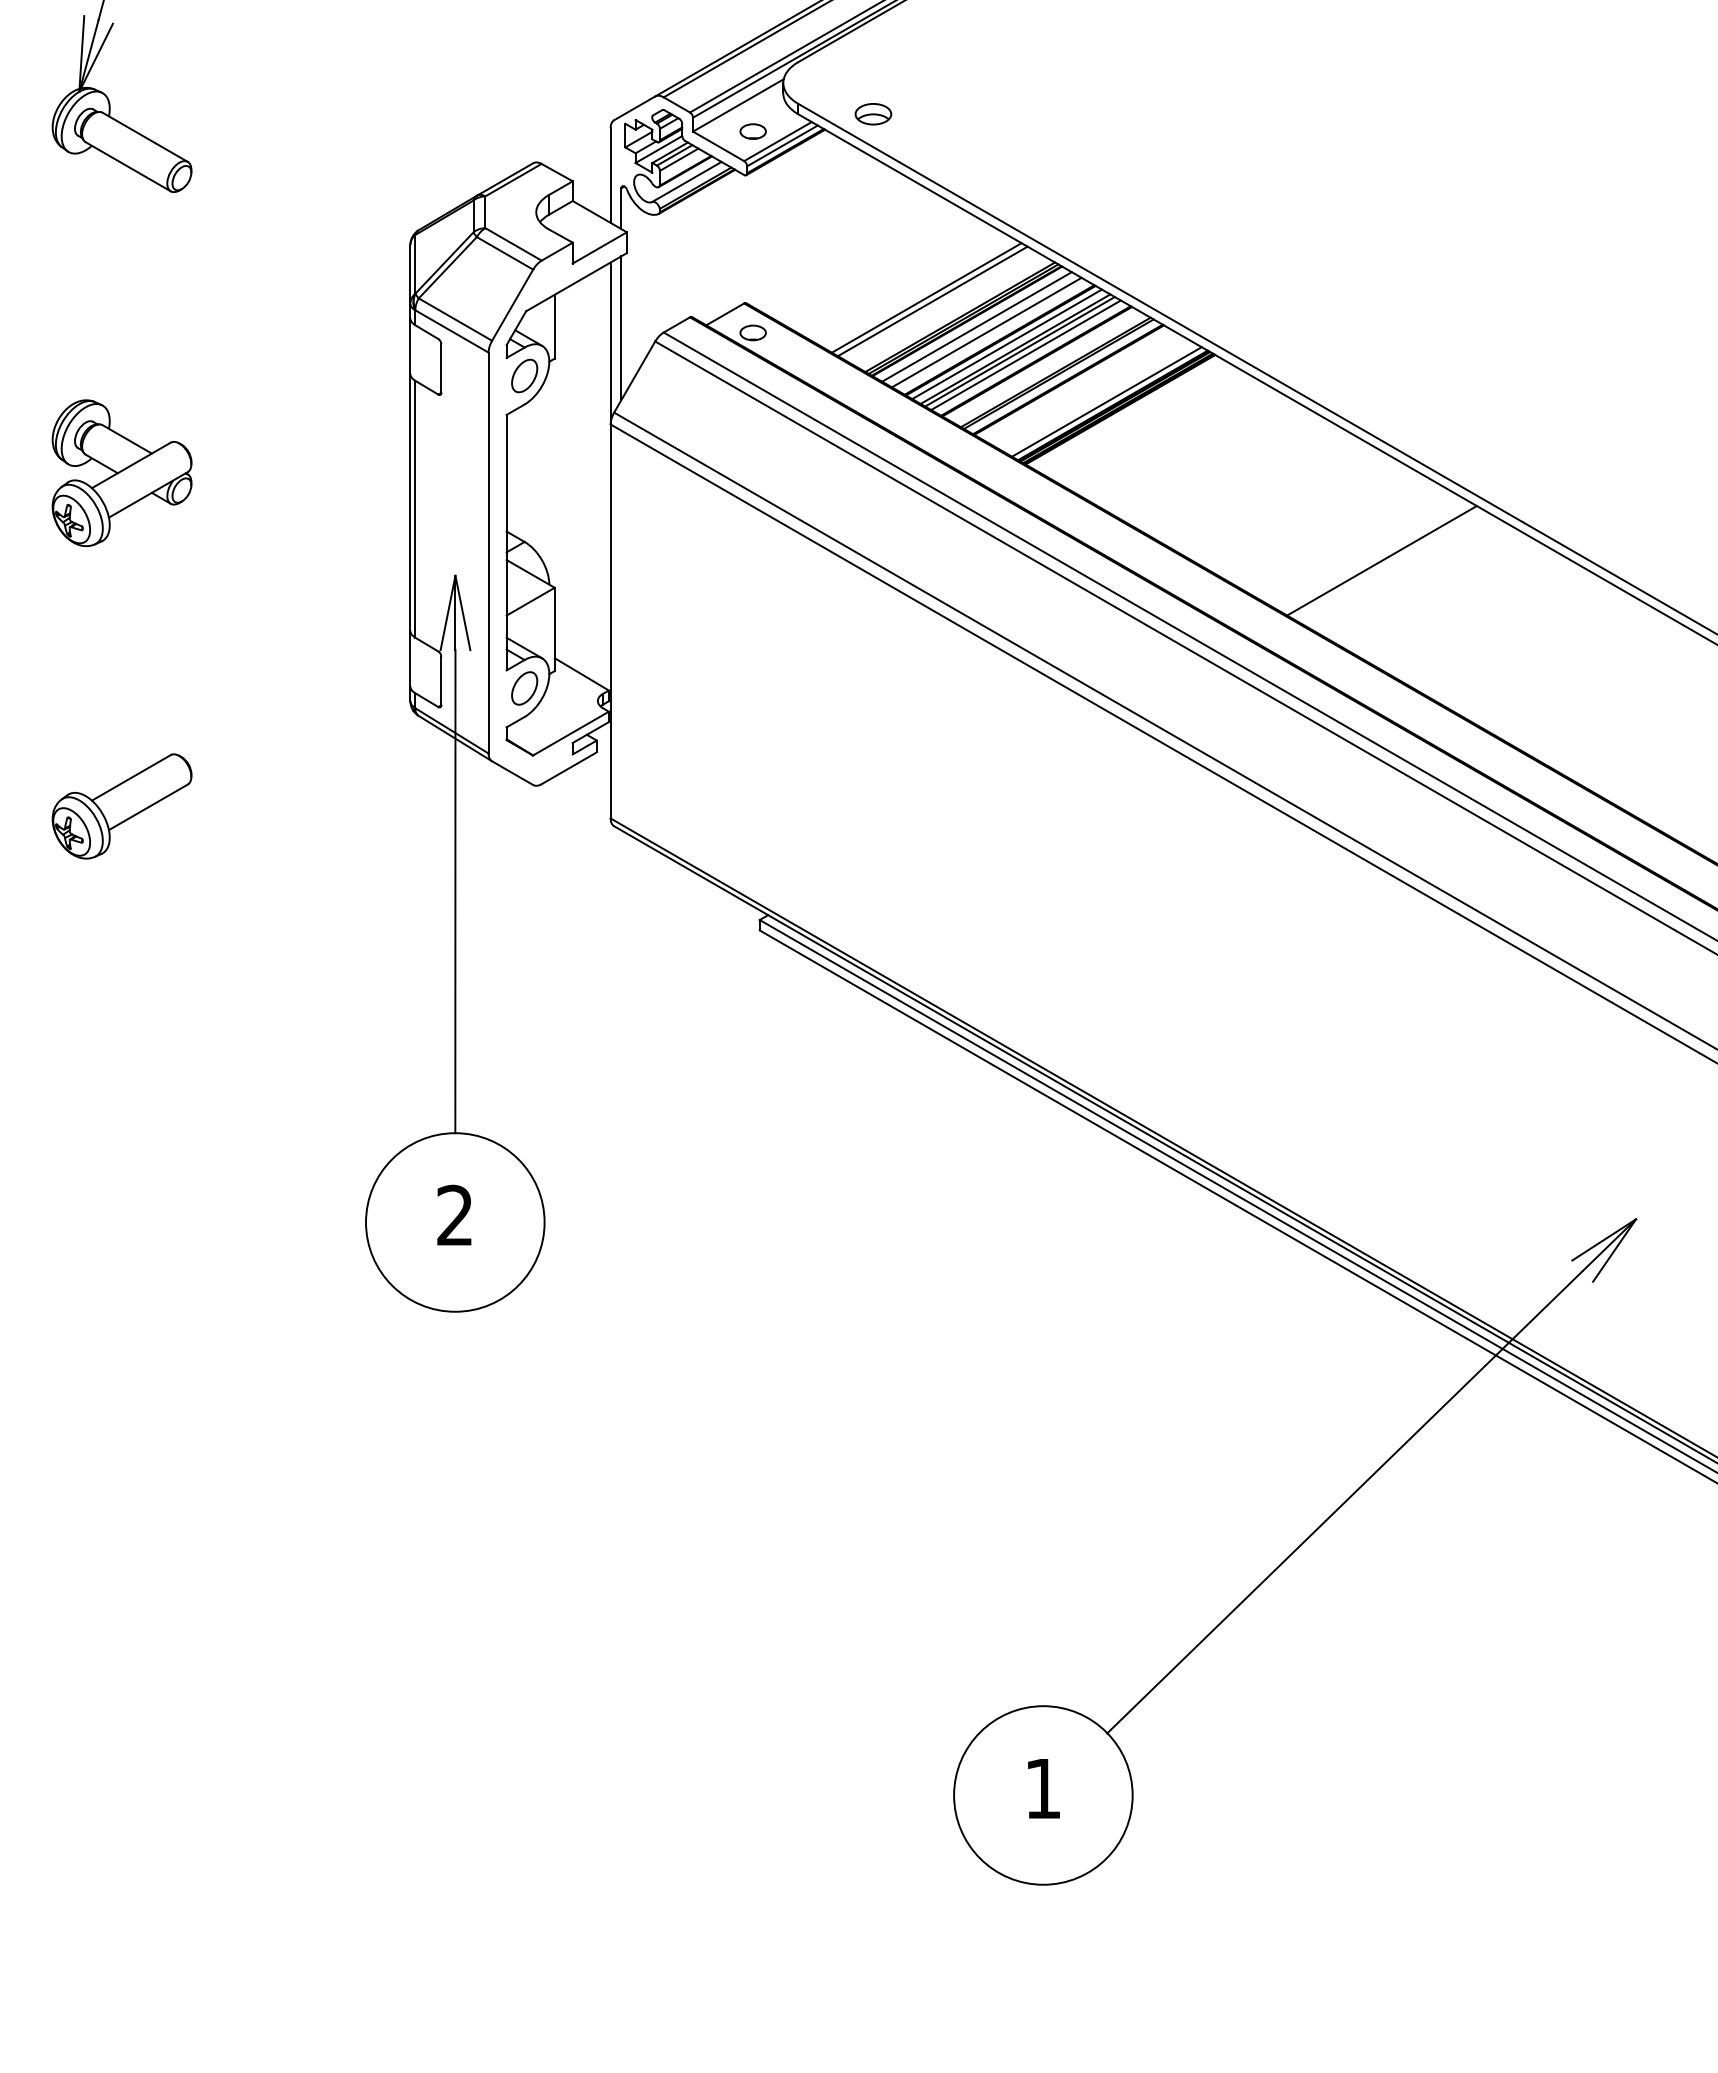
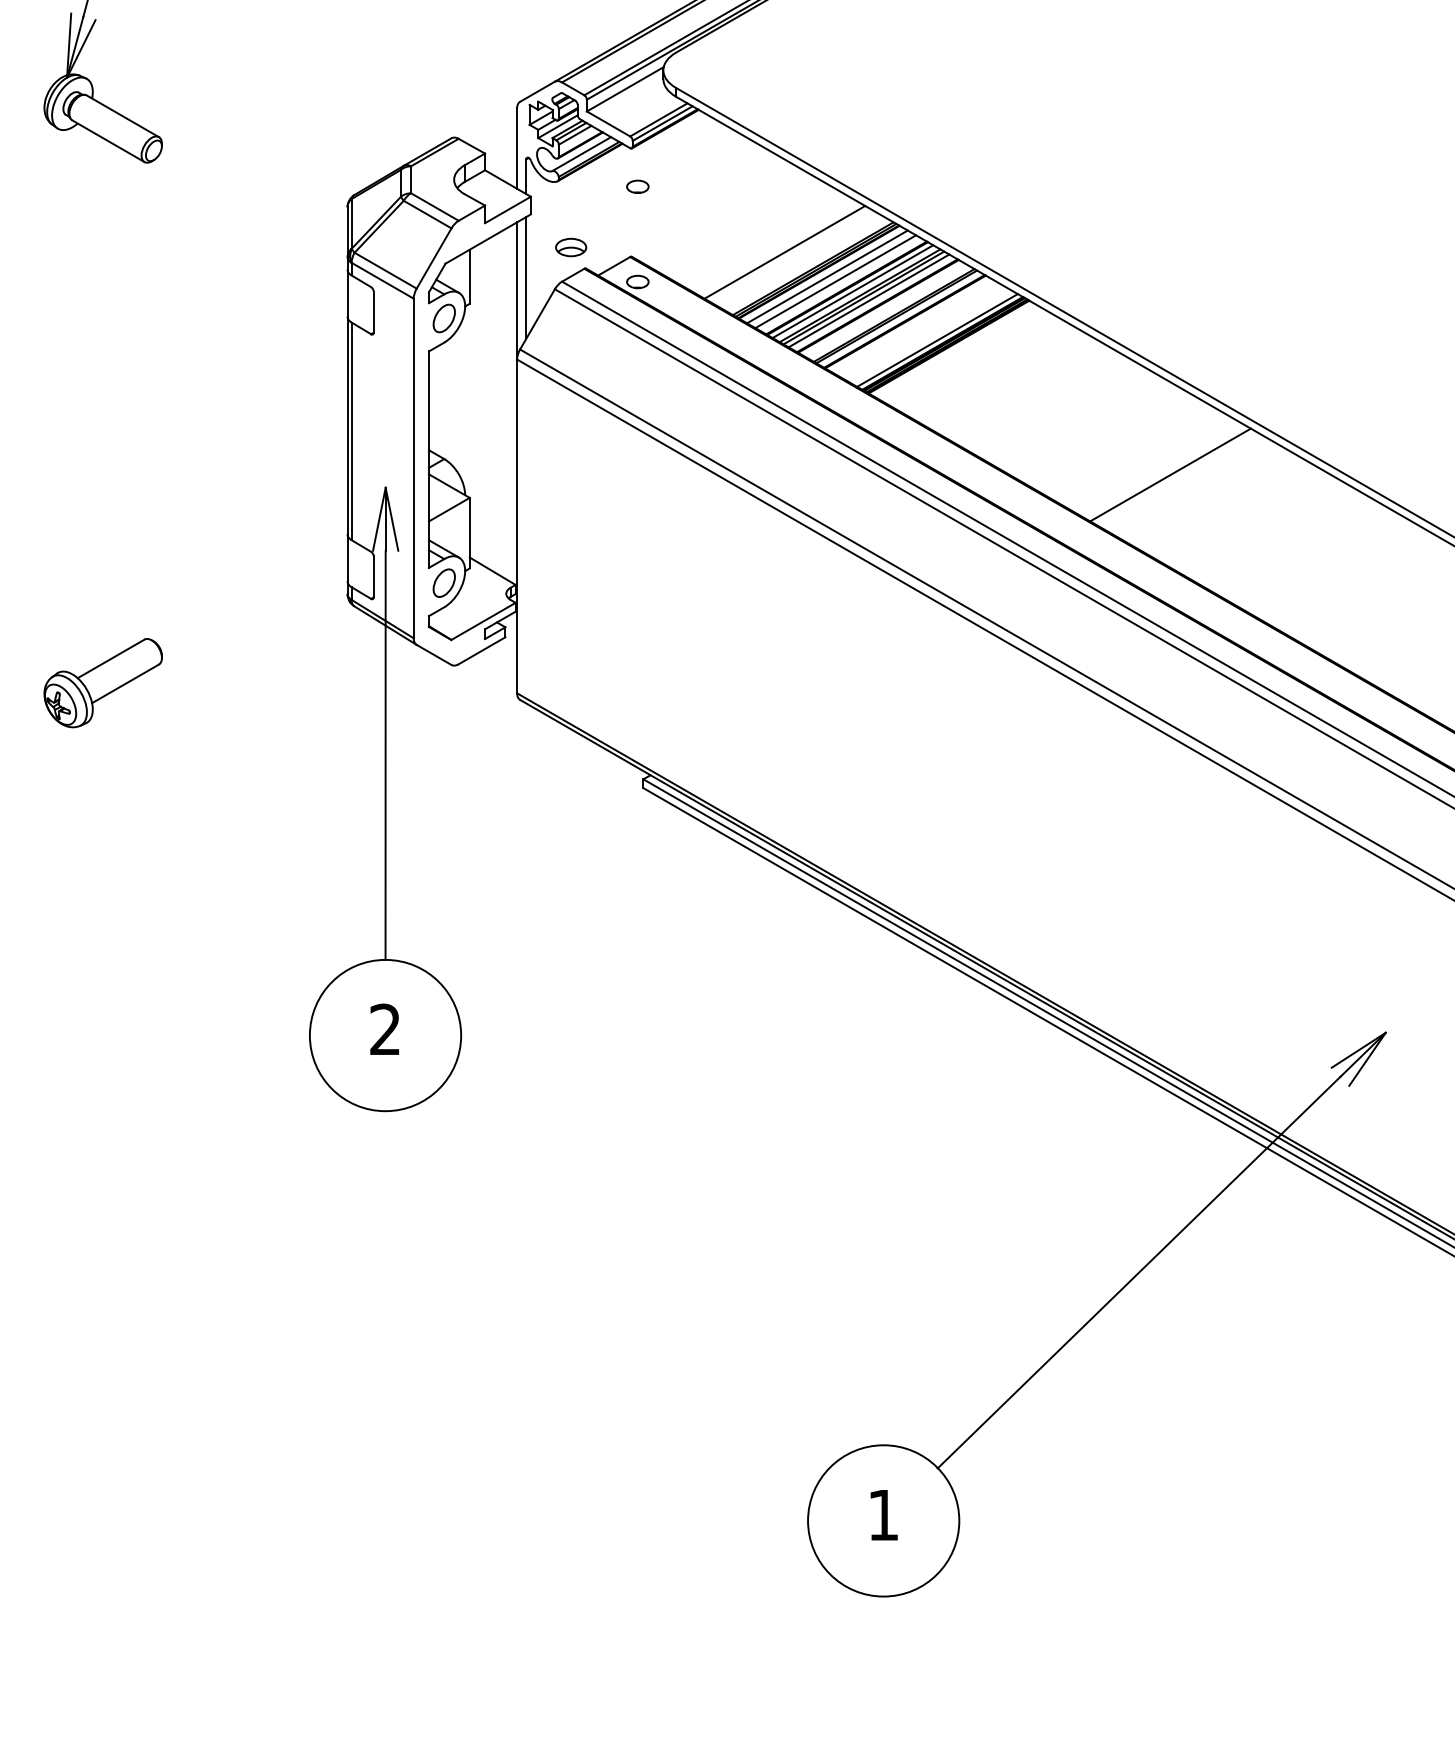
part: (873, 114) -> (571, 247), moved
part: (752, 131) -> (637, 186), moved
line: (932, 301) -> (789, 255), removed
part: (121, 473) -> (102, 401), removed

